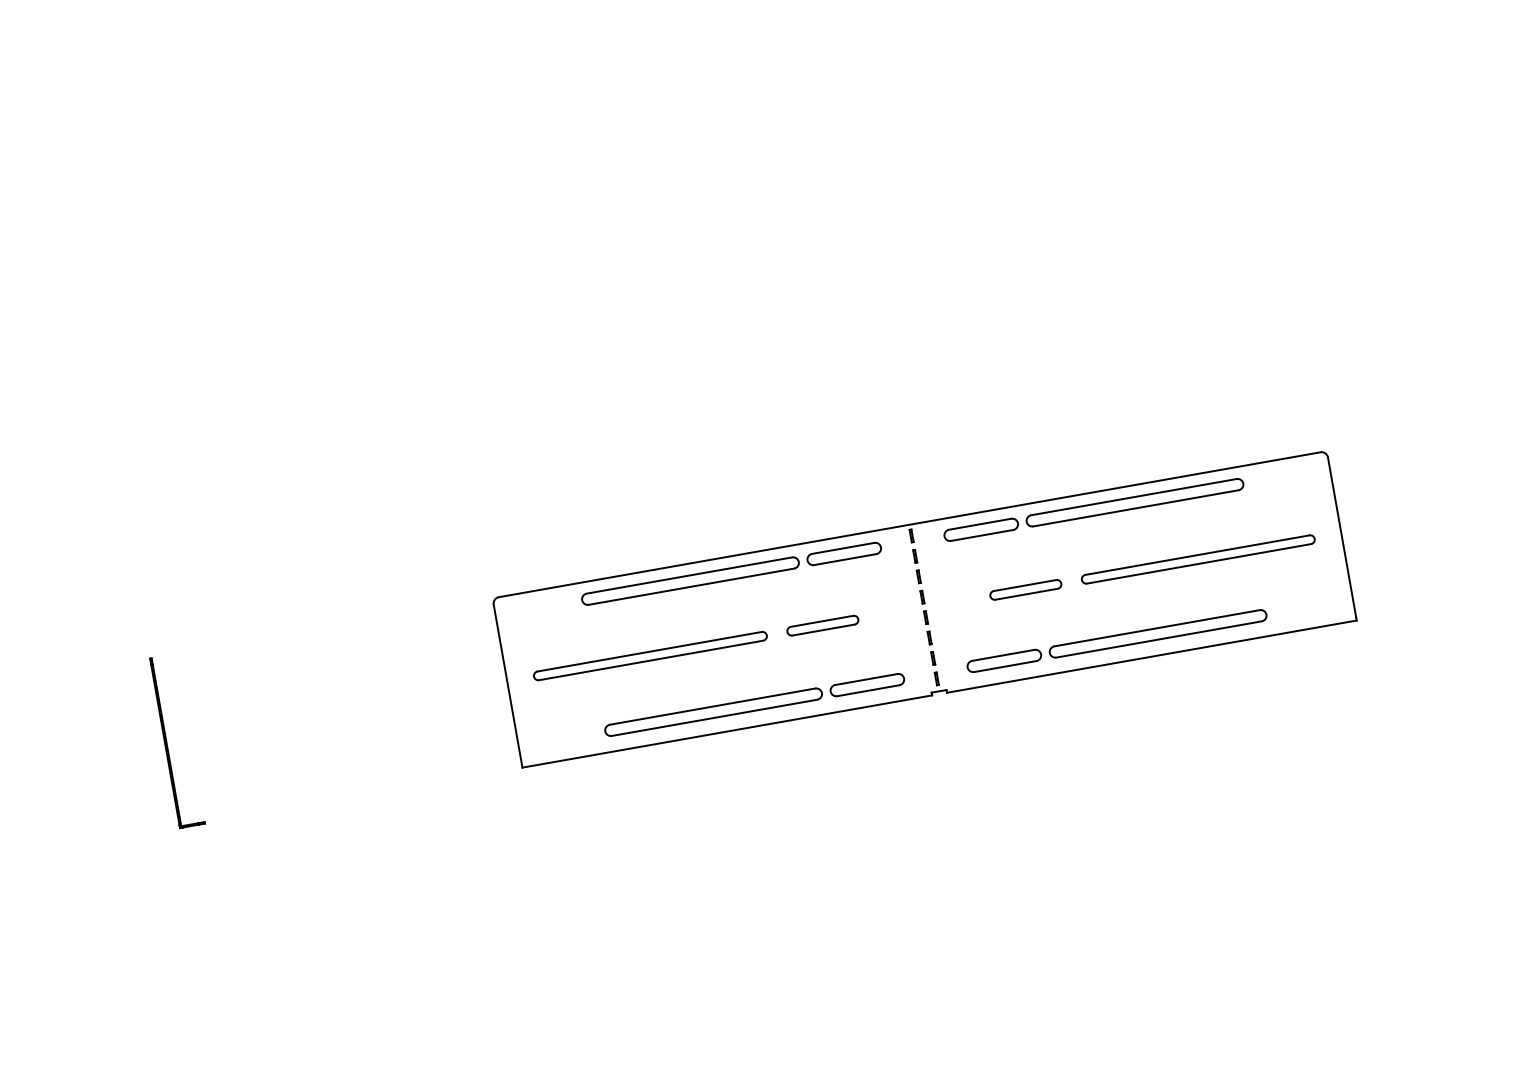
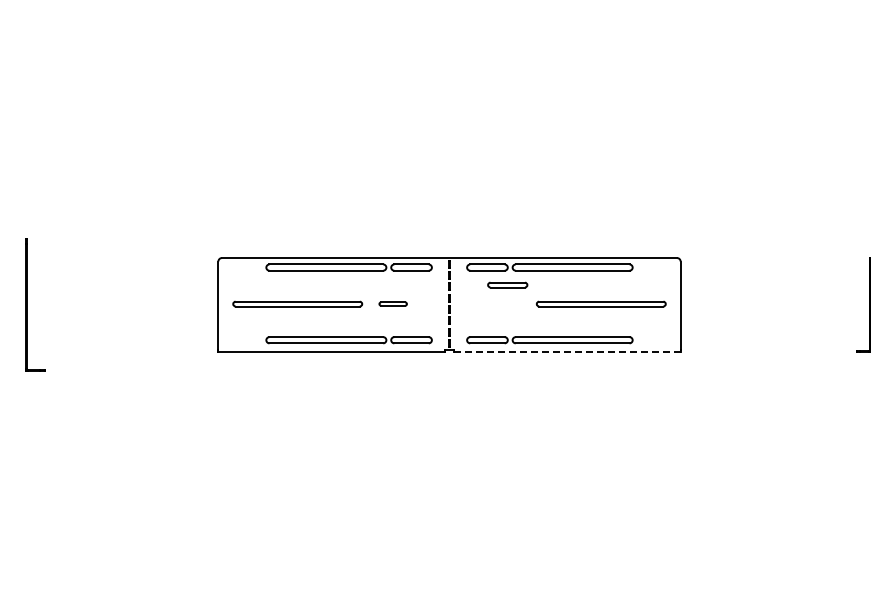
part: (1025, 588) -> (507, 284), moved
part: (821, 624) -> (392, 303), size x0.7
line: (1150, 656) -> (566, 351), solid -> dashed
part: (177, 740) -> (35, 304), size x1.4

